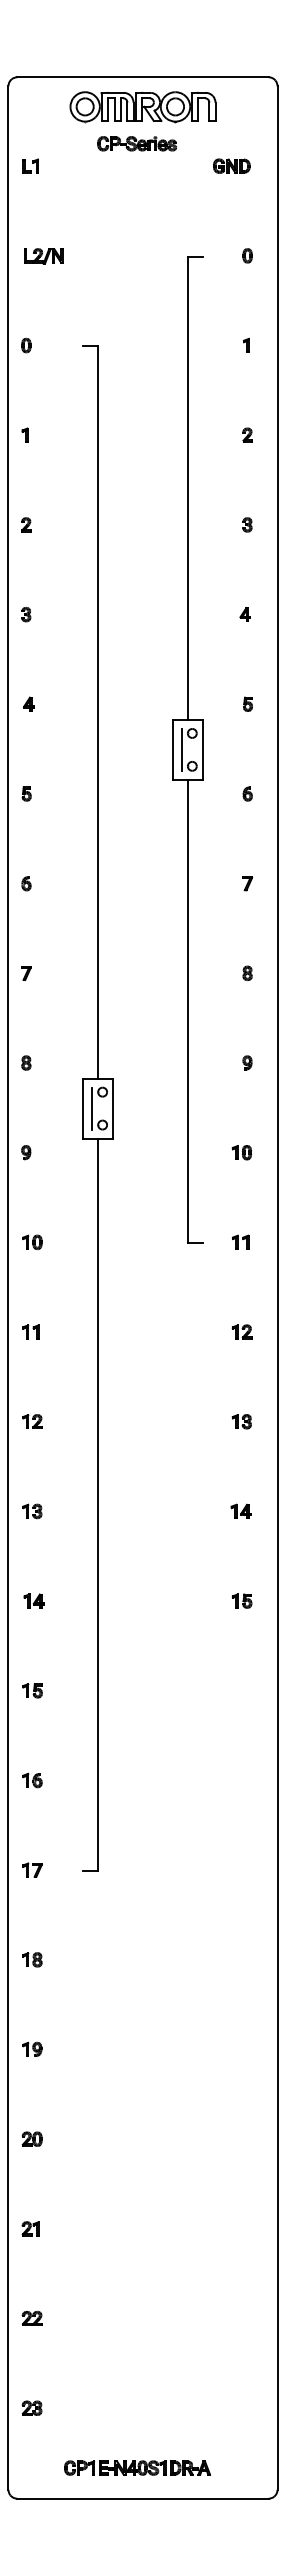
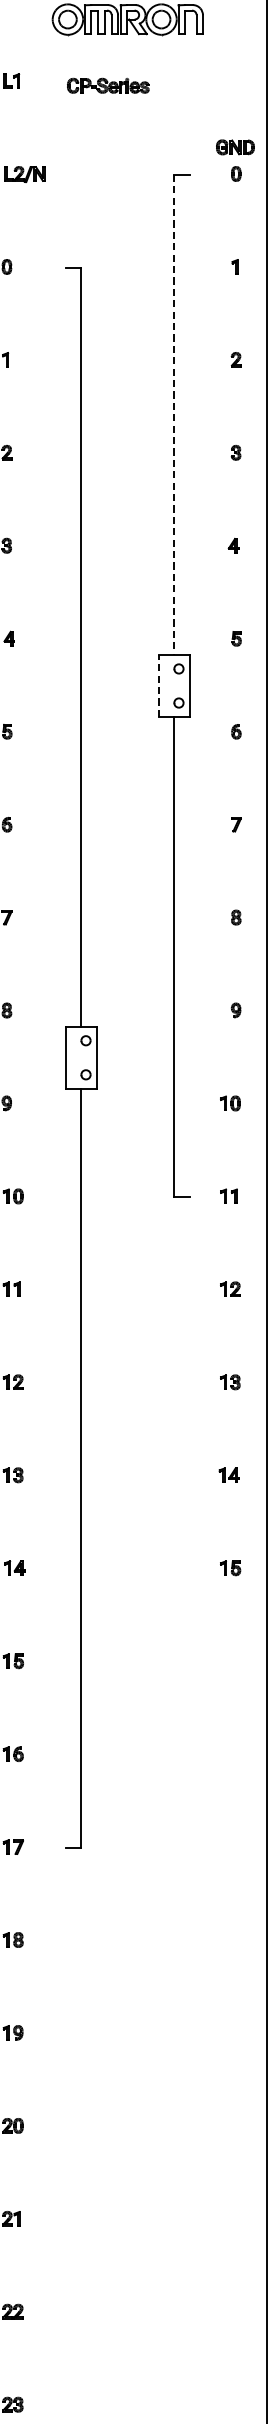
part: (136, 143) -> (107, 85), moved
part: (231, 165) -> (235, 146), moved
line: (187, 488) -> (173, 415), solid -> dashed
line: (172, 749) -> (158, 685), solid -> dashed
line: (181, 749) -> (167, 685), removed
line: (92, 1108) -> (75, 1057), removed

